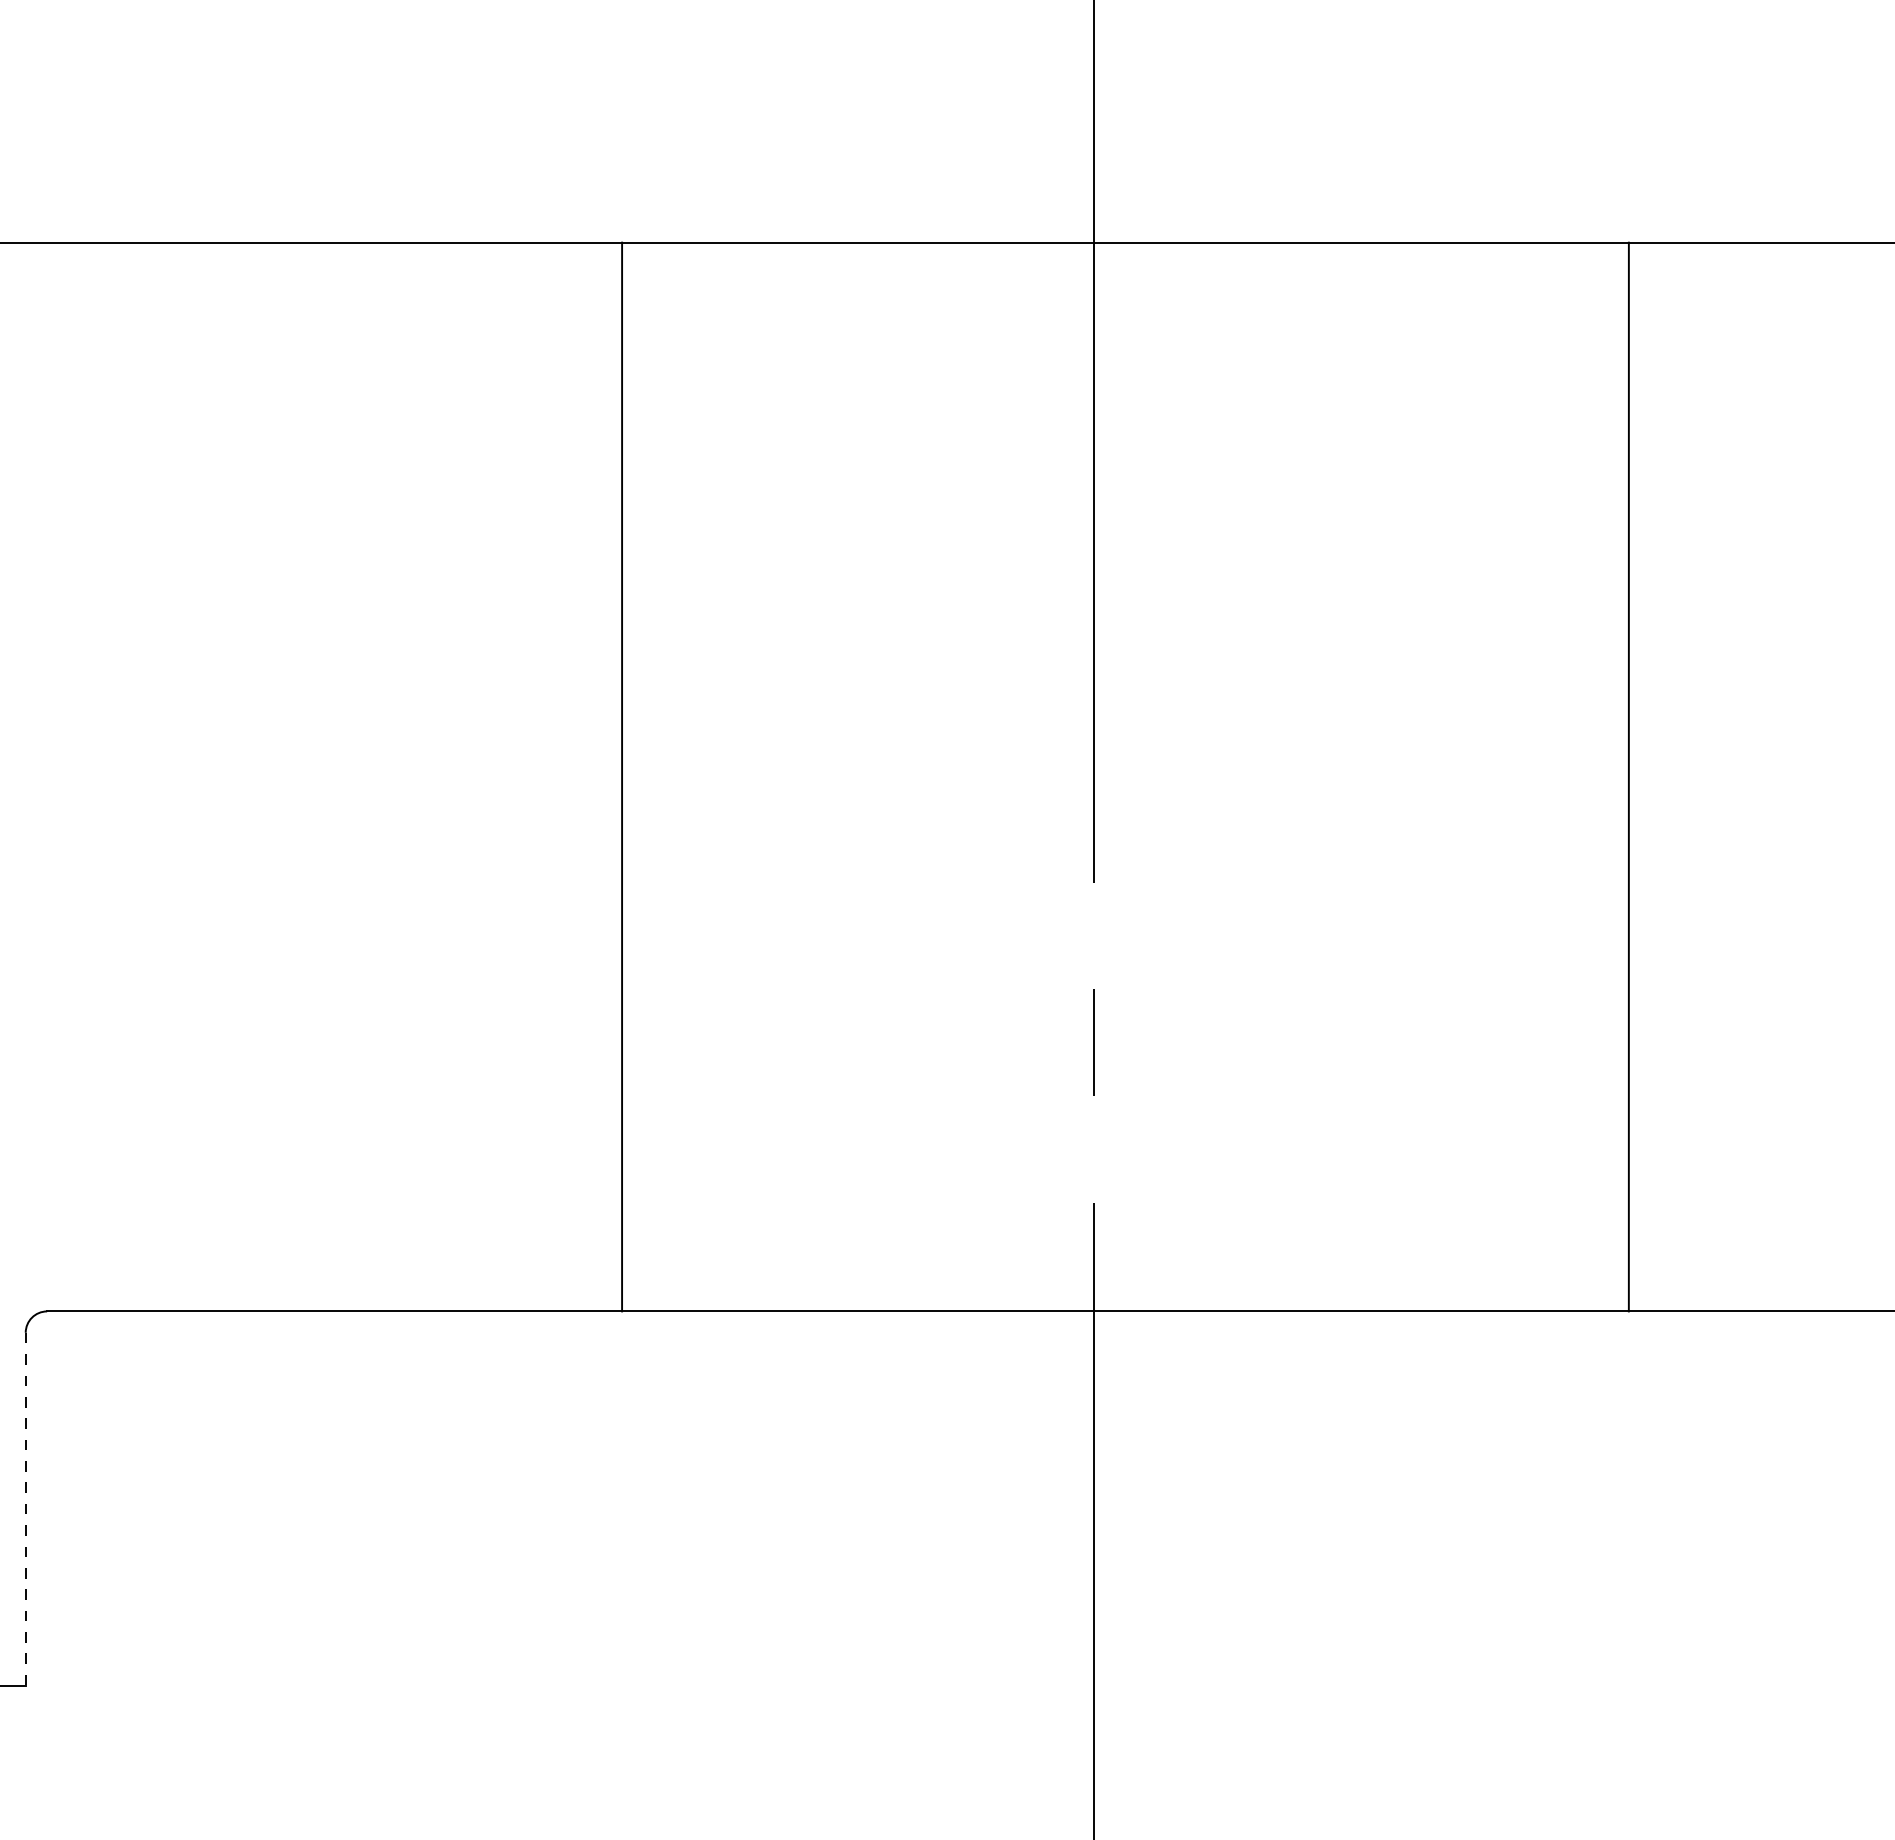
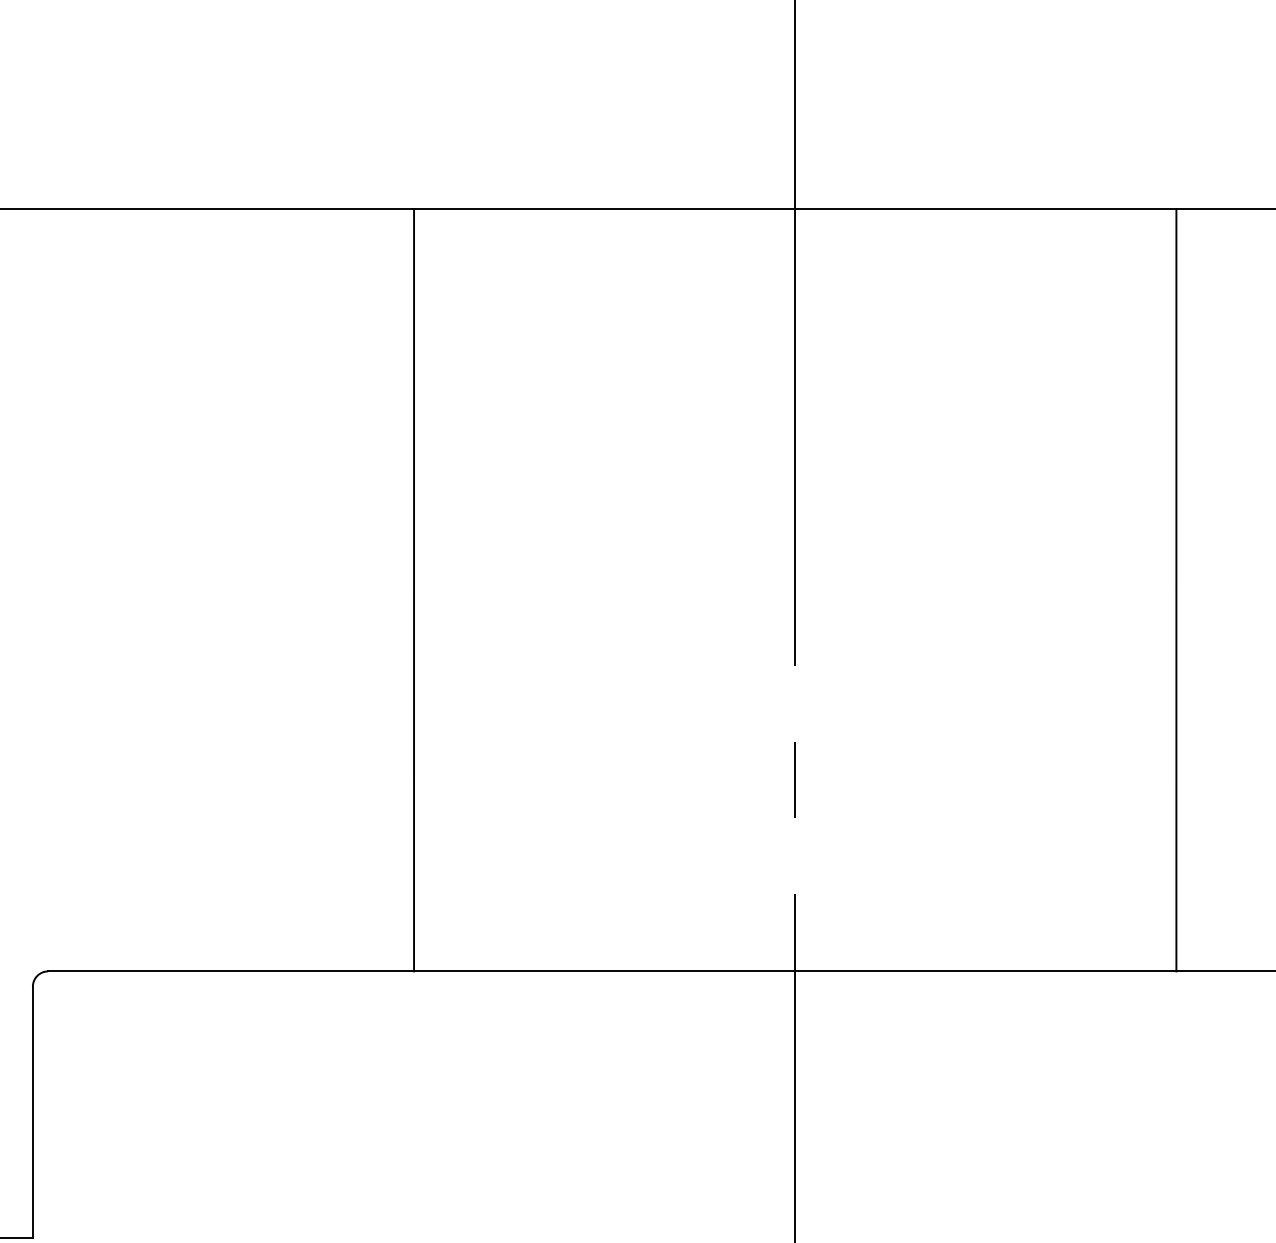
line: (622, 776) -> (414, 589), moved
line: (25, 1509) -> (32, 1112), dashed -> solid

